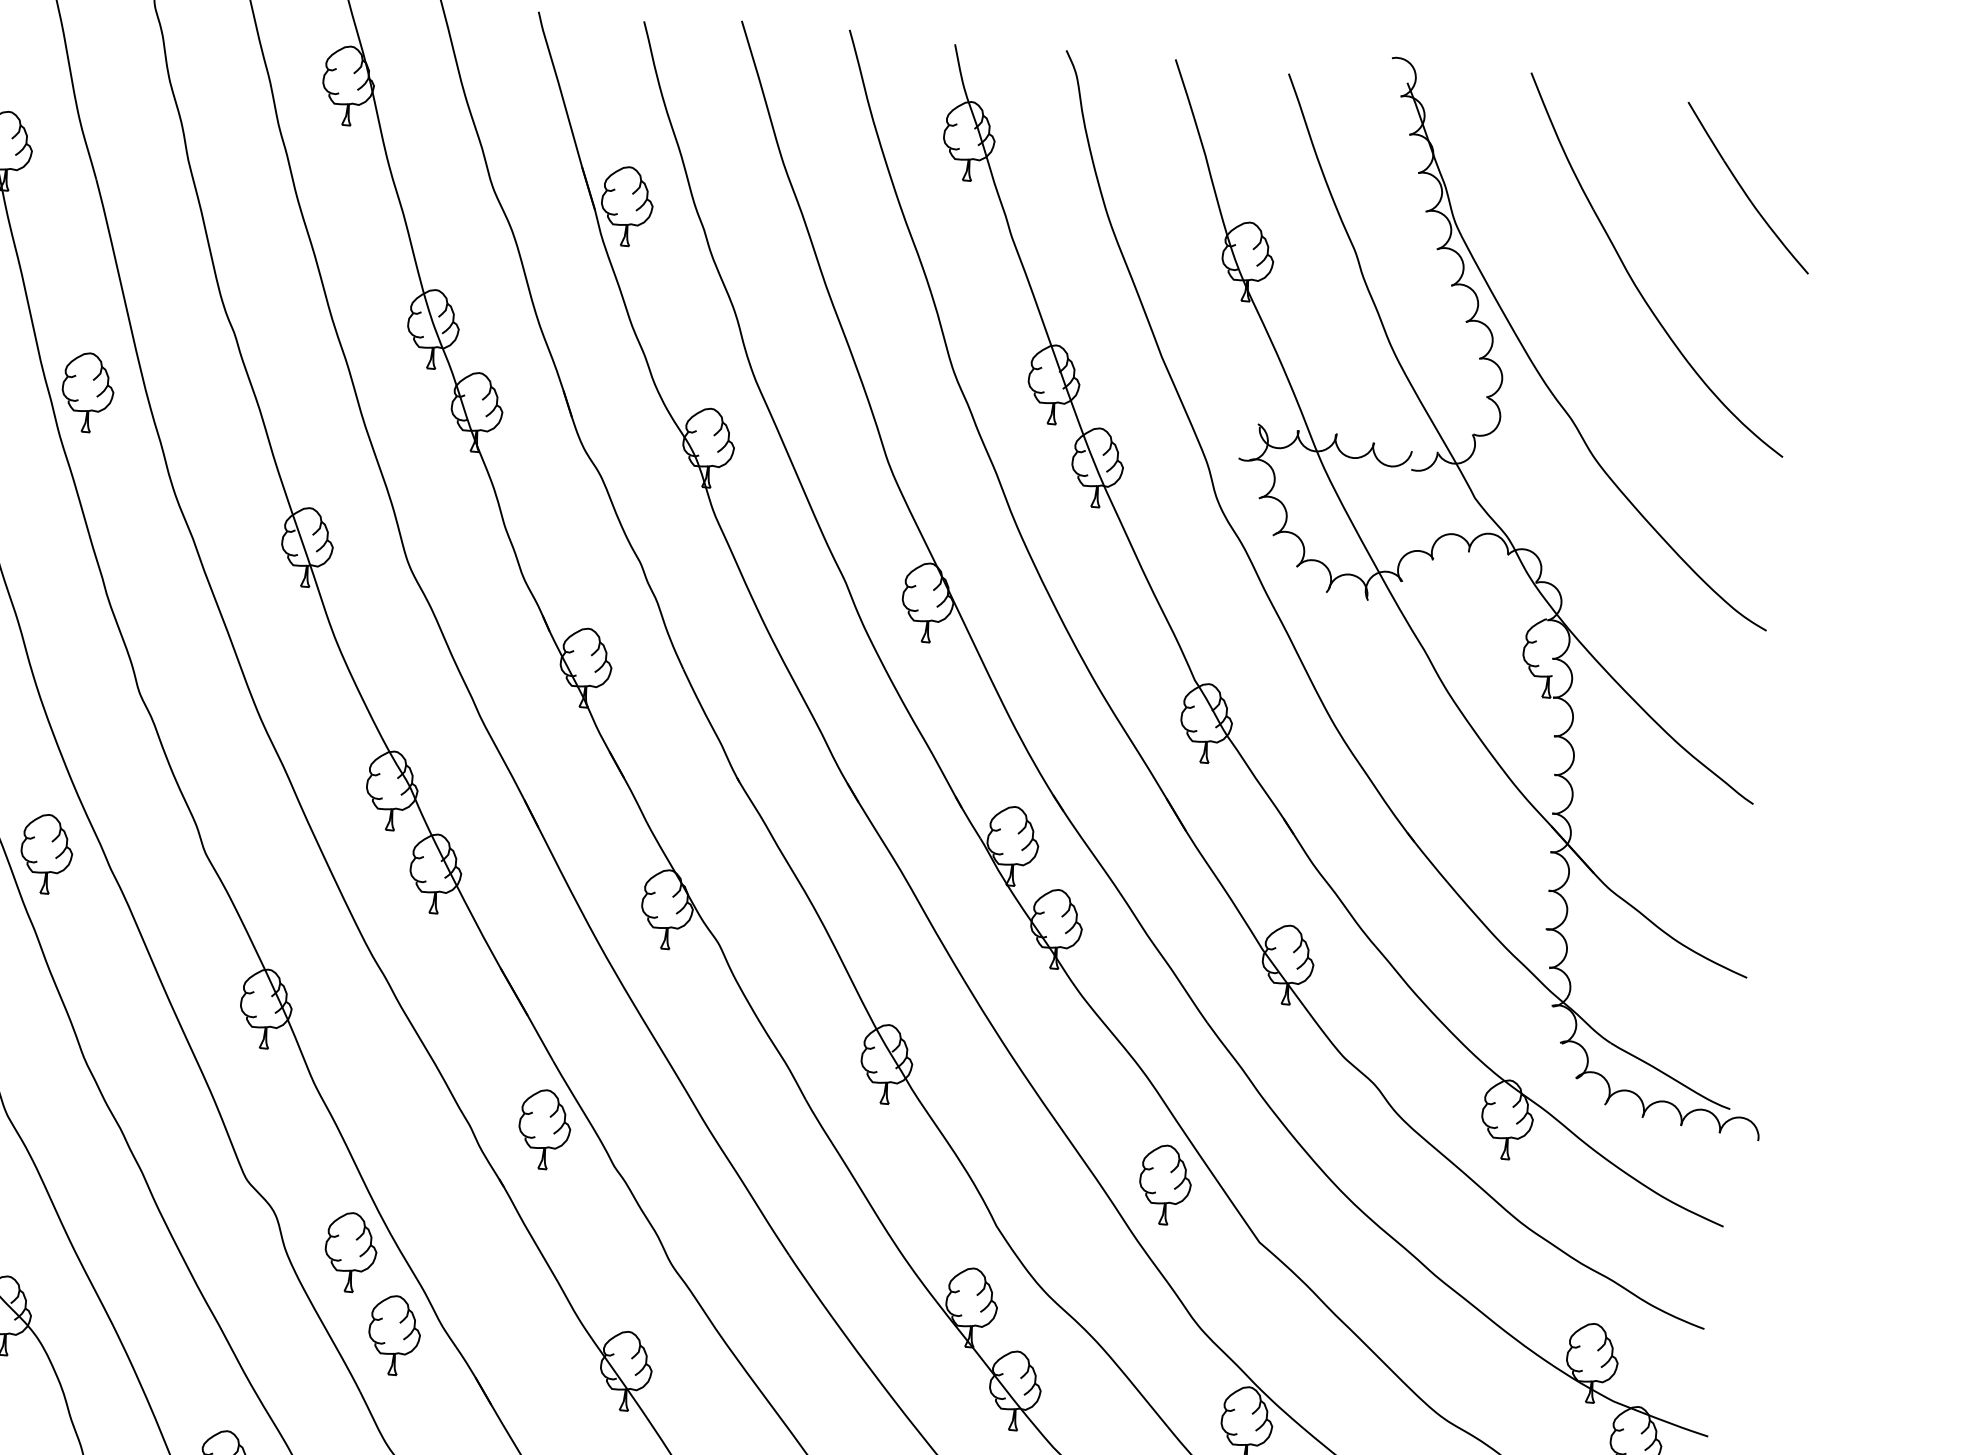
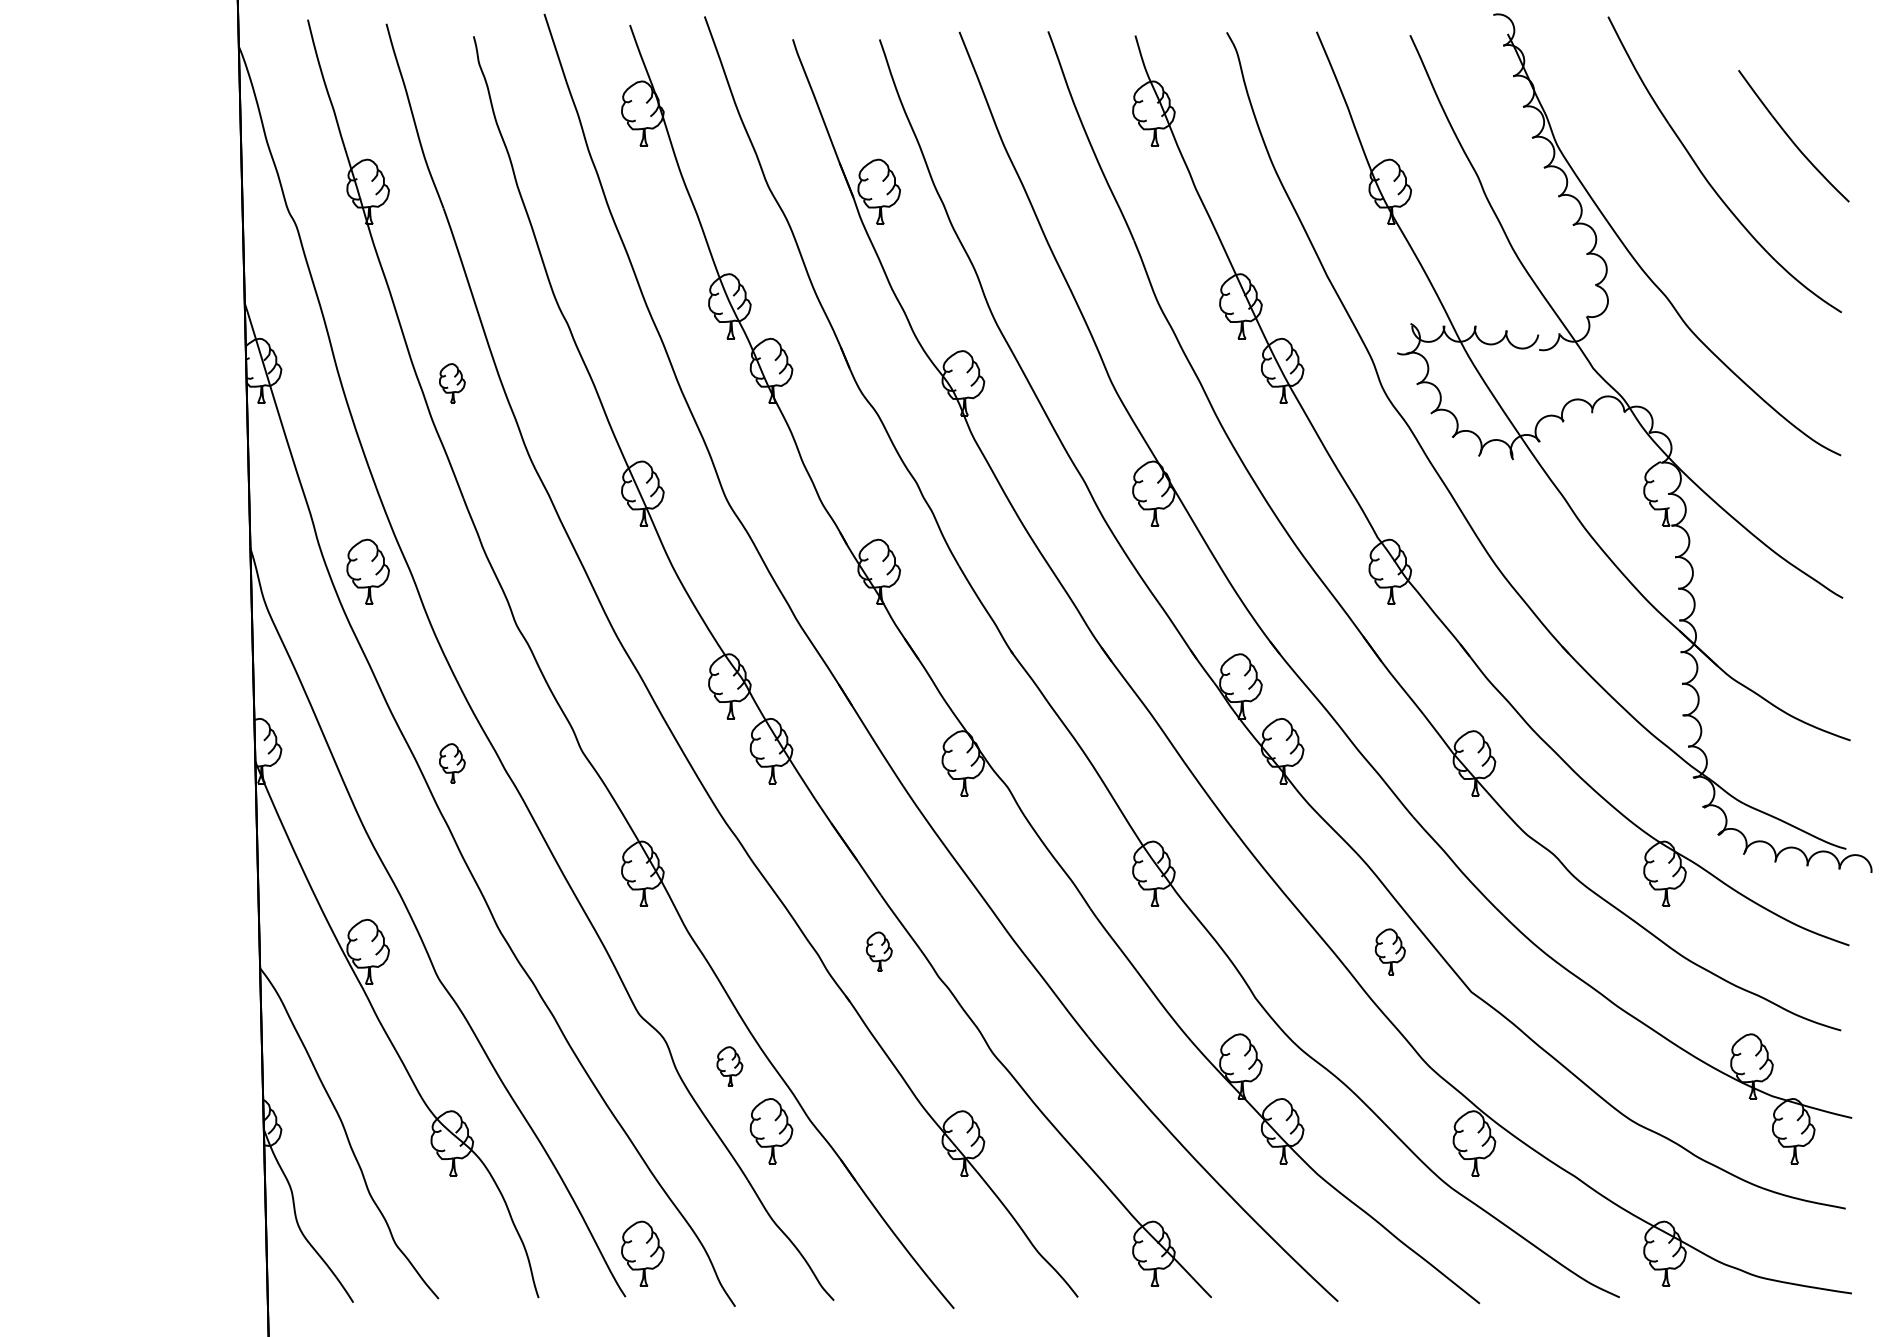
part: (1747, 188) -> (1793, 136), moved
part: (88, 392) -> (452, 383), size x0.6
part: (46, 854) -> (452, 763), size x0.6
part: (545, 1128) -> (879, 951), size x0.6
part: (1165, 1184) -> (1390, 951), size x0.7
part: (350, 1252) -> (729, 1066), size x0.6

